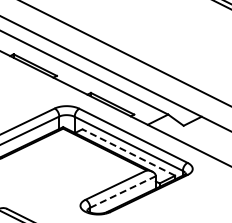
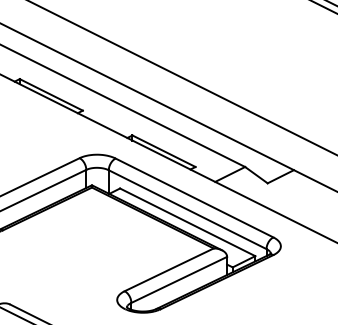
line: (128, 152) -> (187, 222), dashed -> solid
line: (123, 191) -> (179, 279), dashed -> solid

